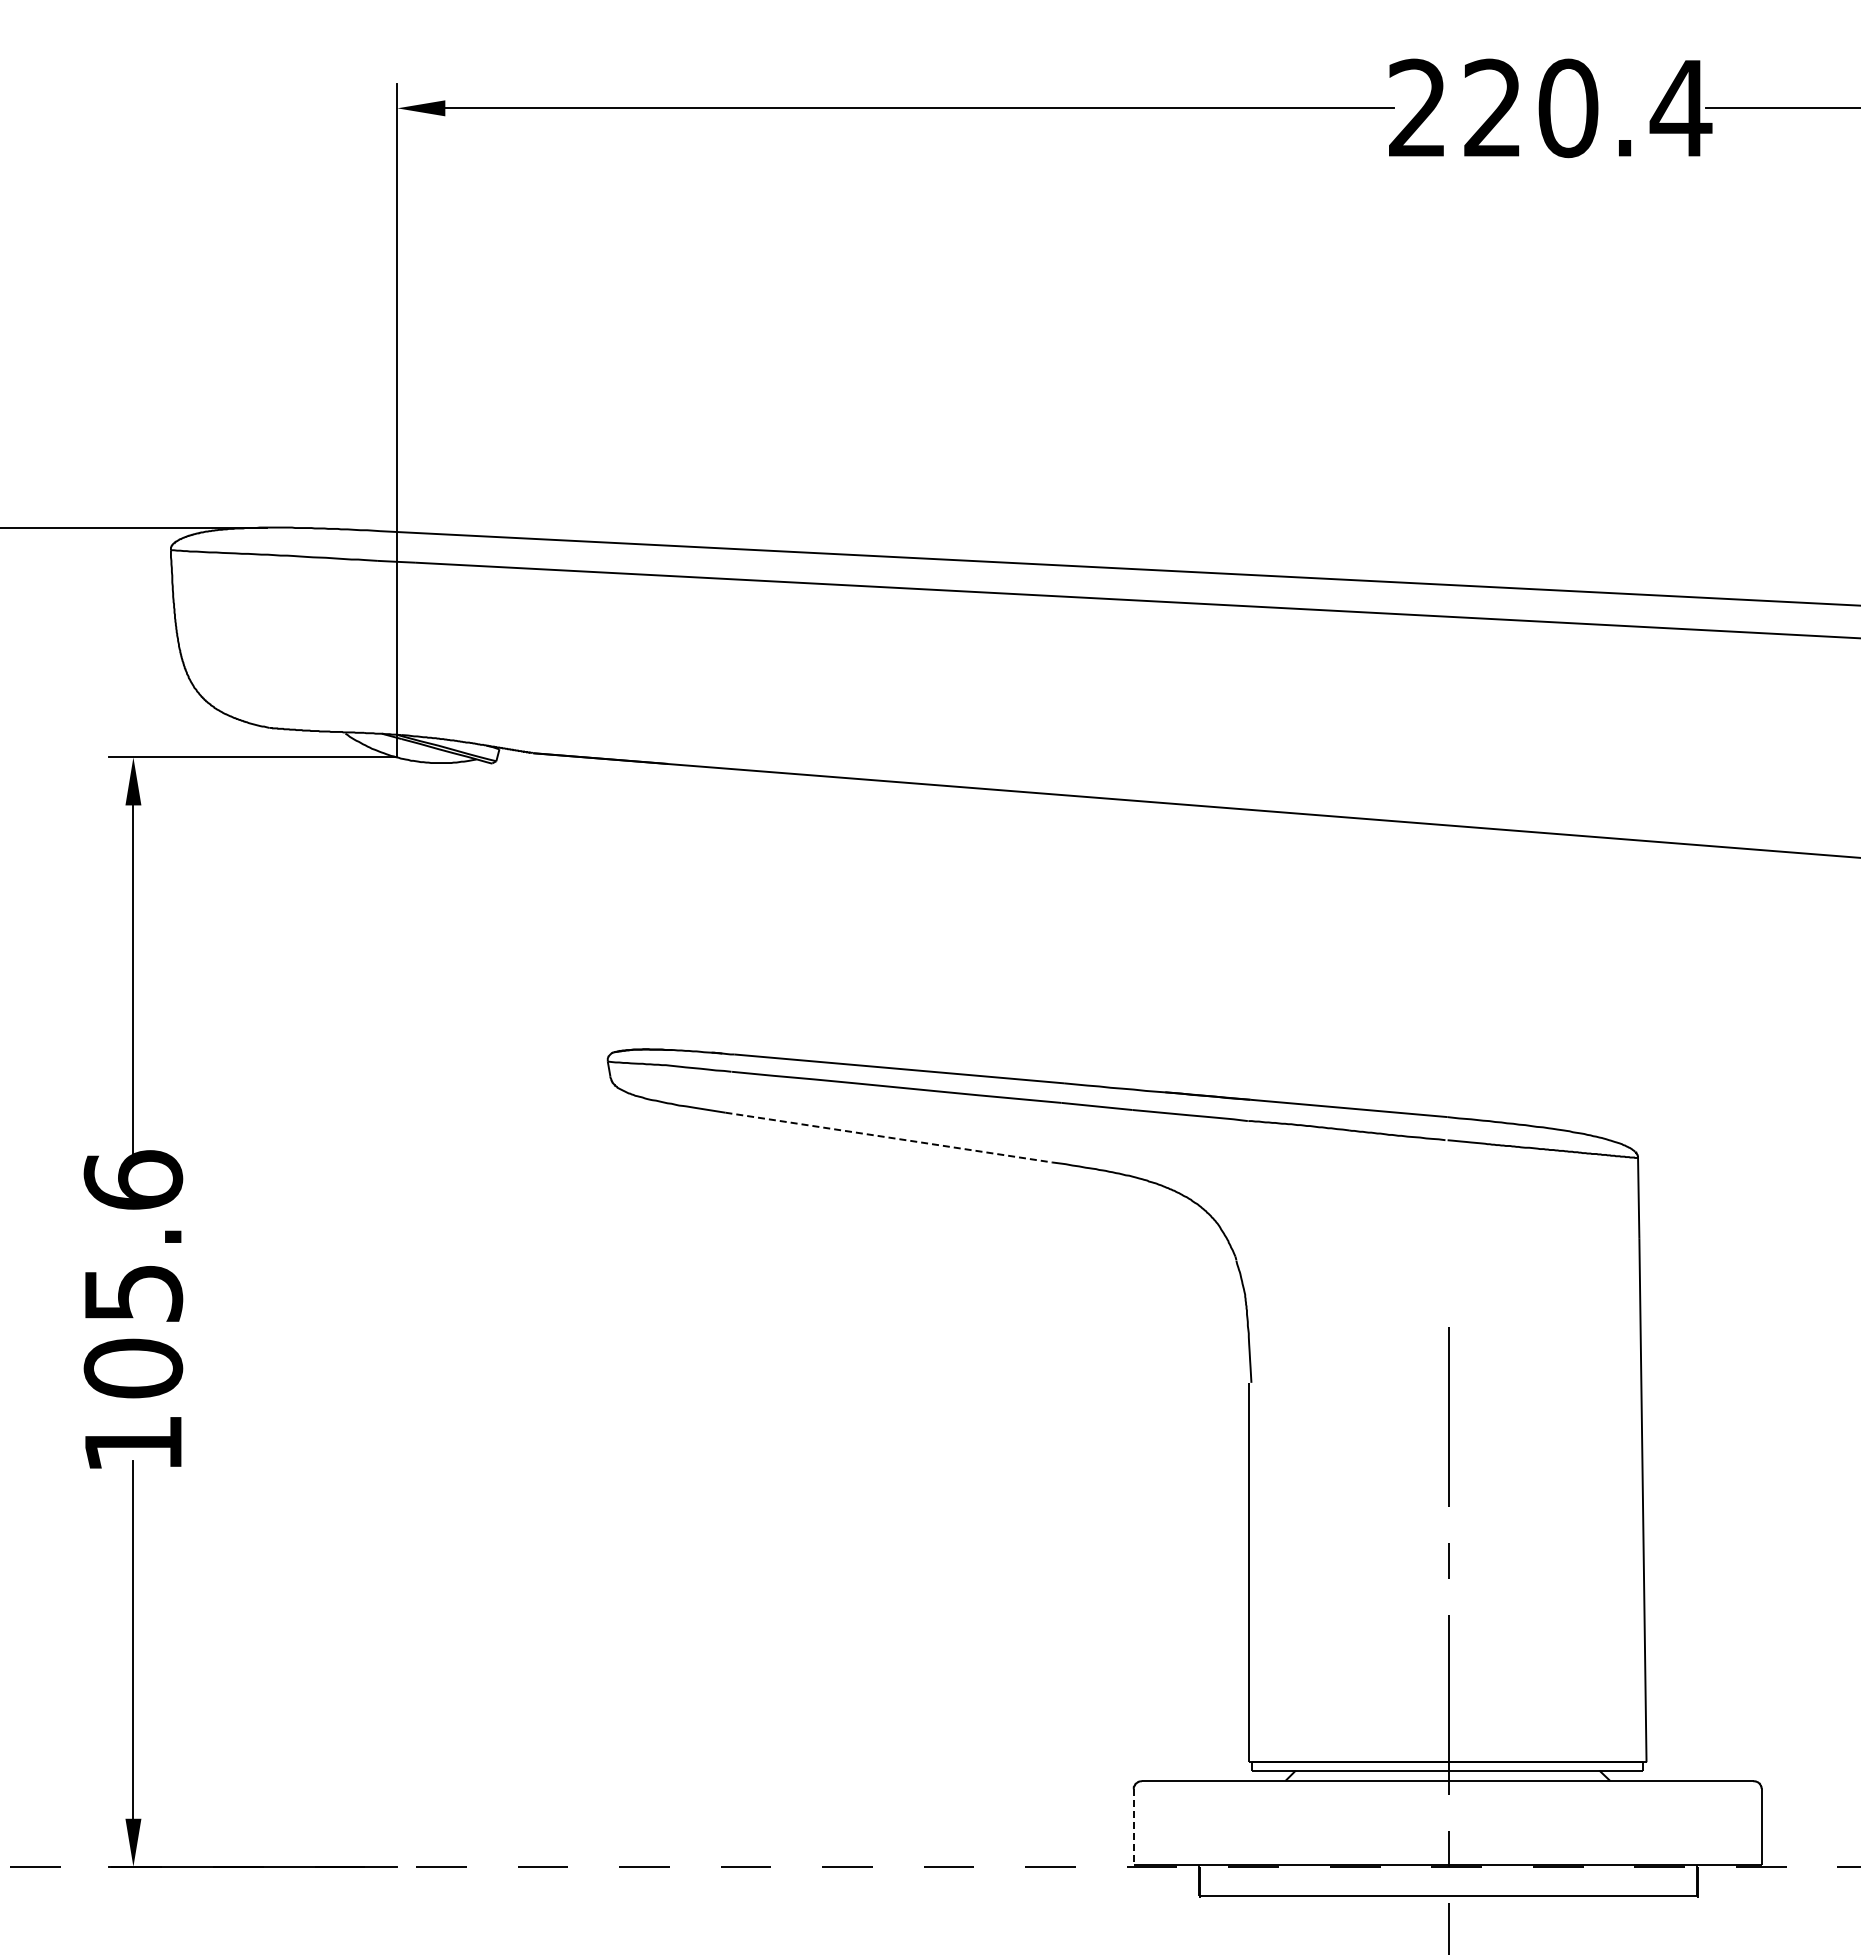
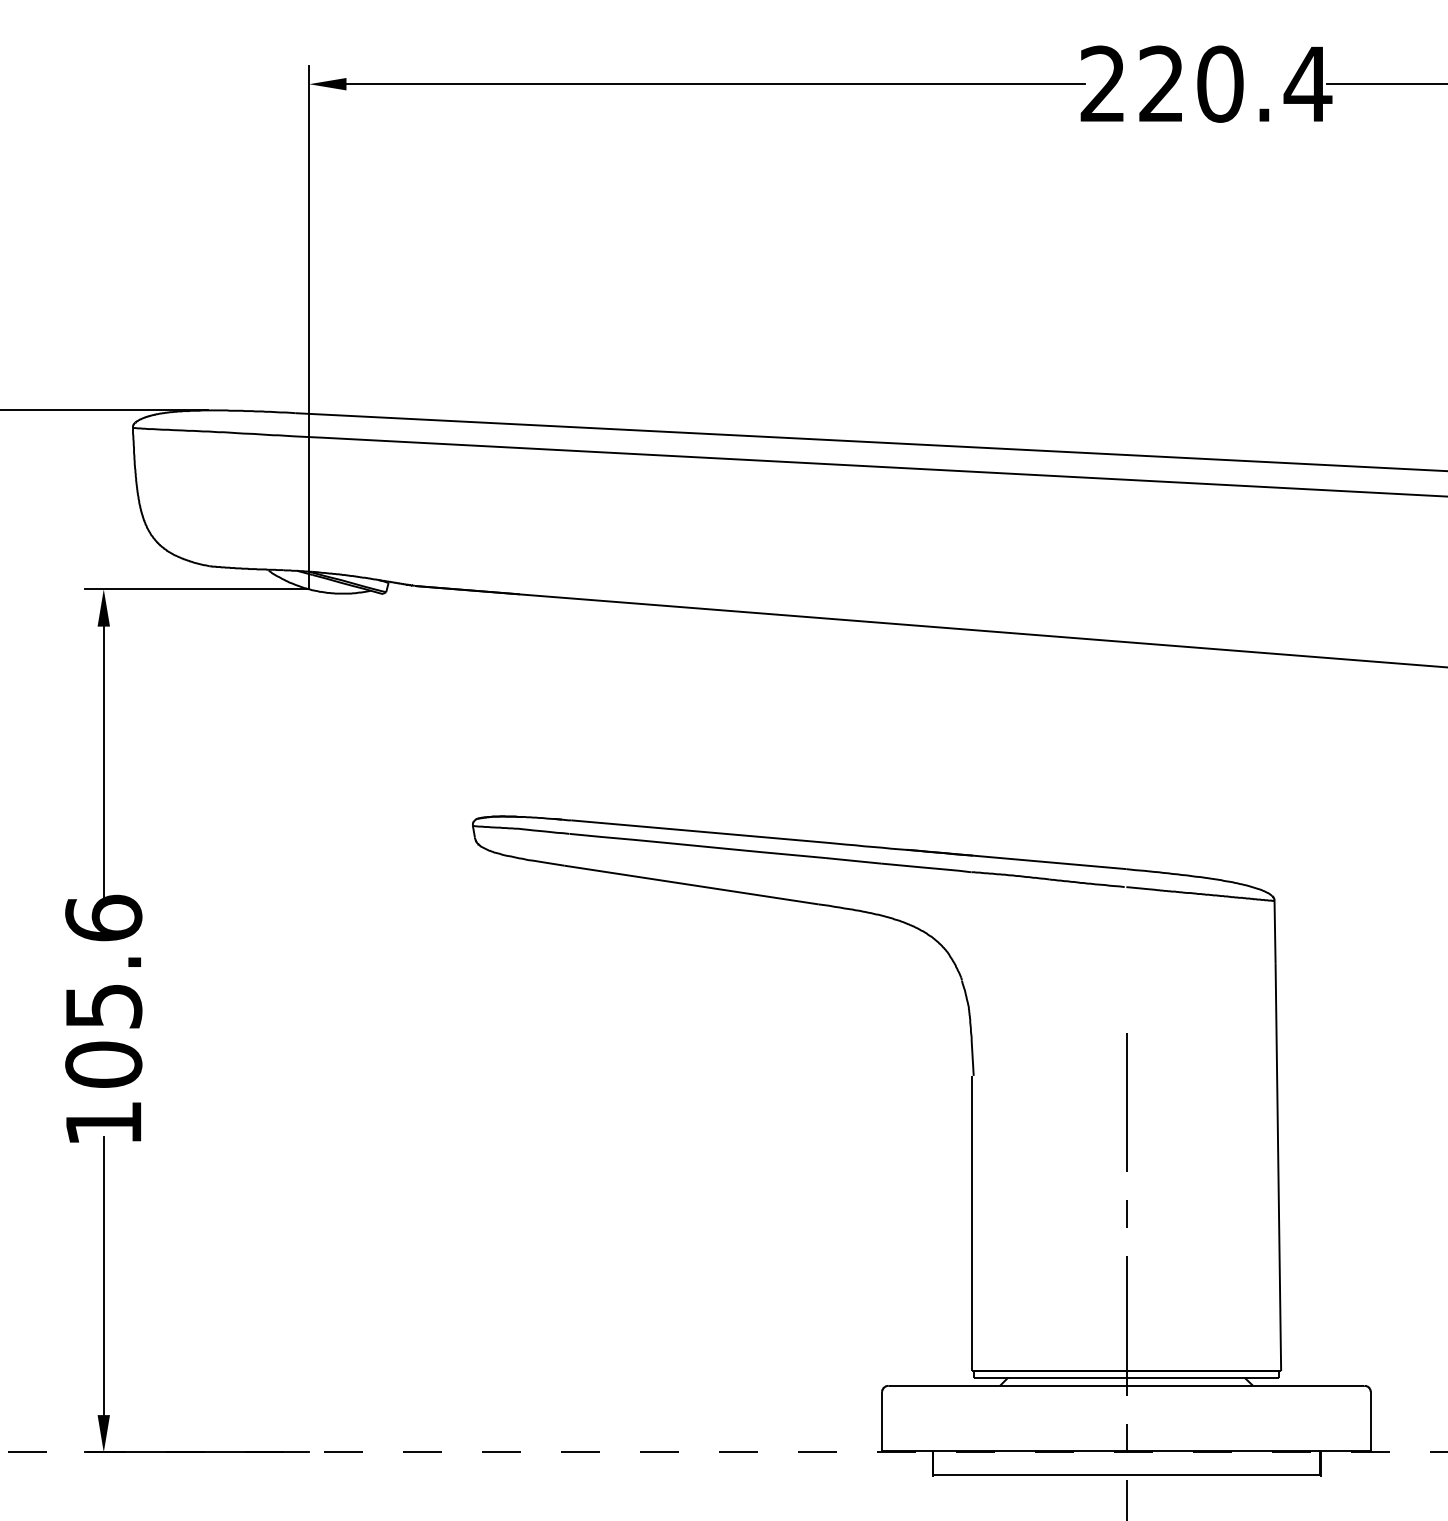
line: (889, 1137) -> (692, 884), dashed -> solid
line: (1133, 1827) -> (881, 1421), dashed -> solid

